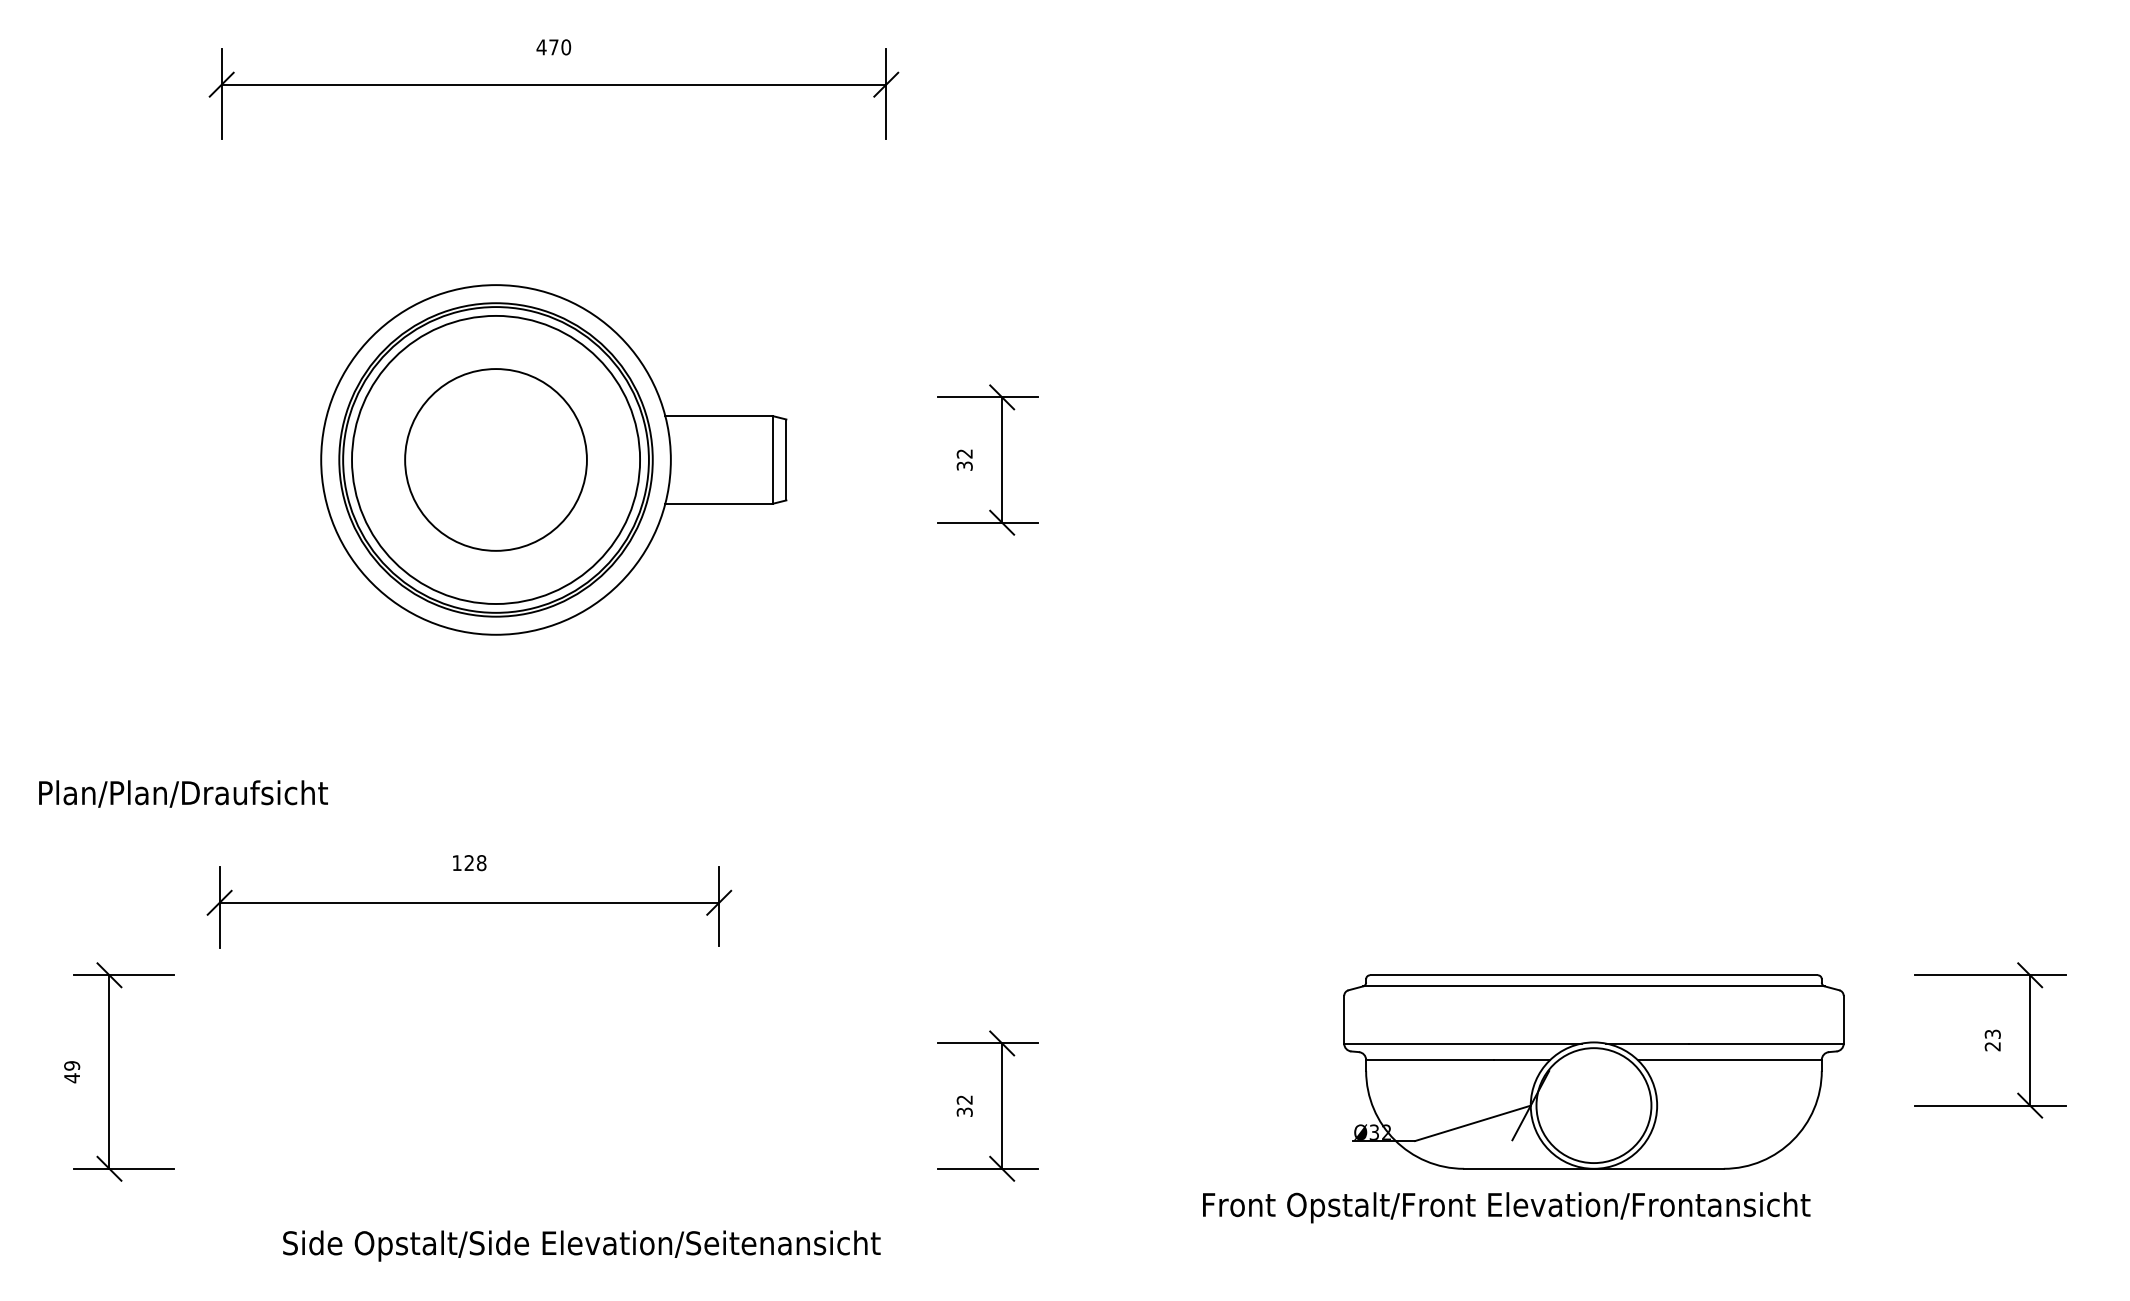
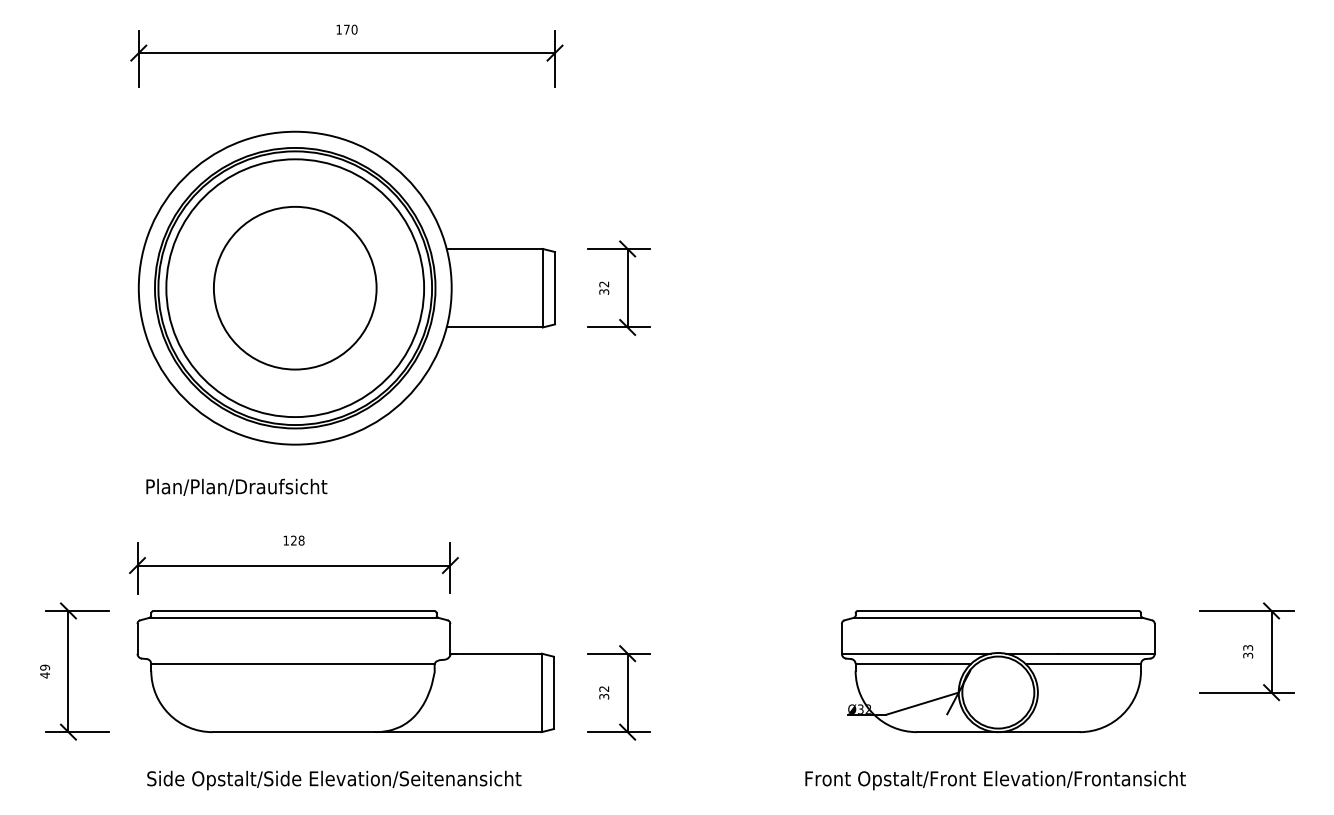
text: (542, 47) -> (339, 29), 470 -> 170
part: (553, 458) -> (346, 287), size x1.43
text: (182, 792) -> (236, 486), moved
text: (1993, 1046) -> (1248, 655), 23 -> 33
part: (551, 1071) -> (345, 671), added
text: (1506, 1207) -> (995, 780), moved
text: (582, 1245) -> (334, 780), moved

